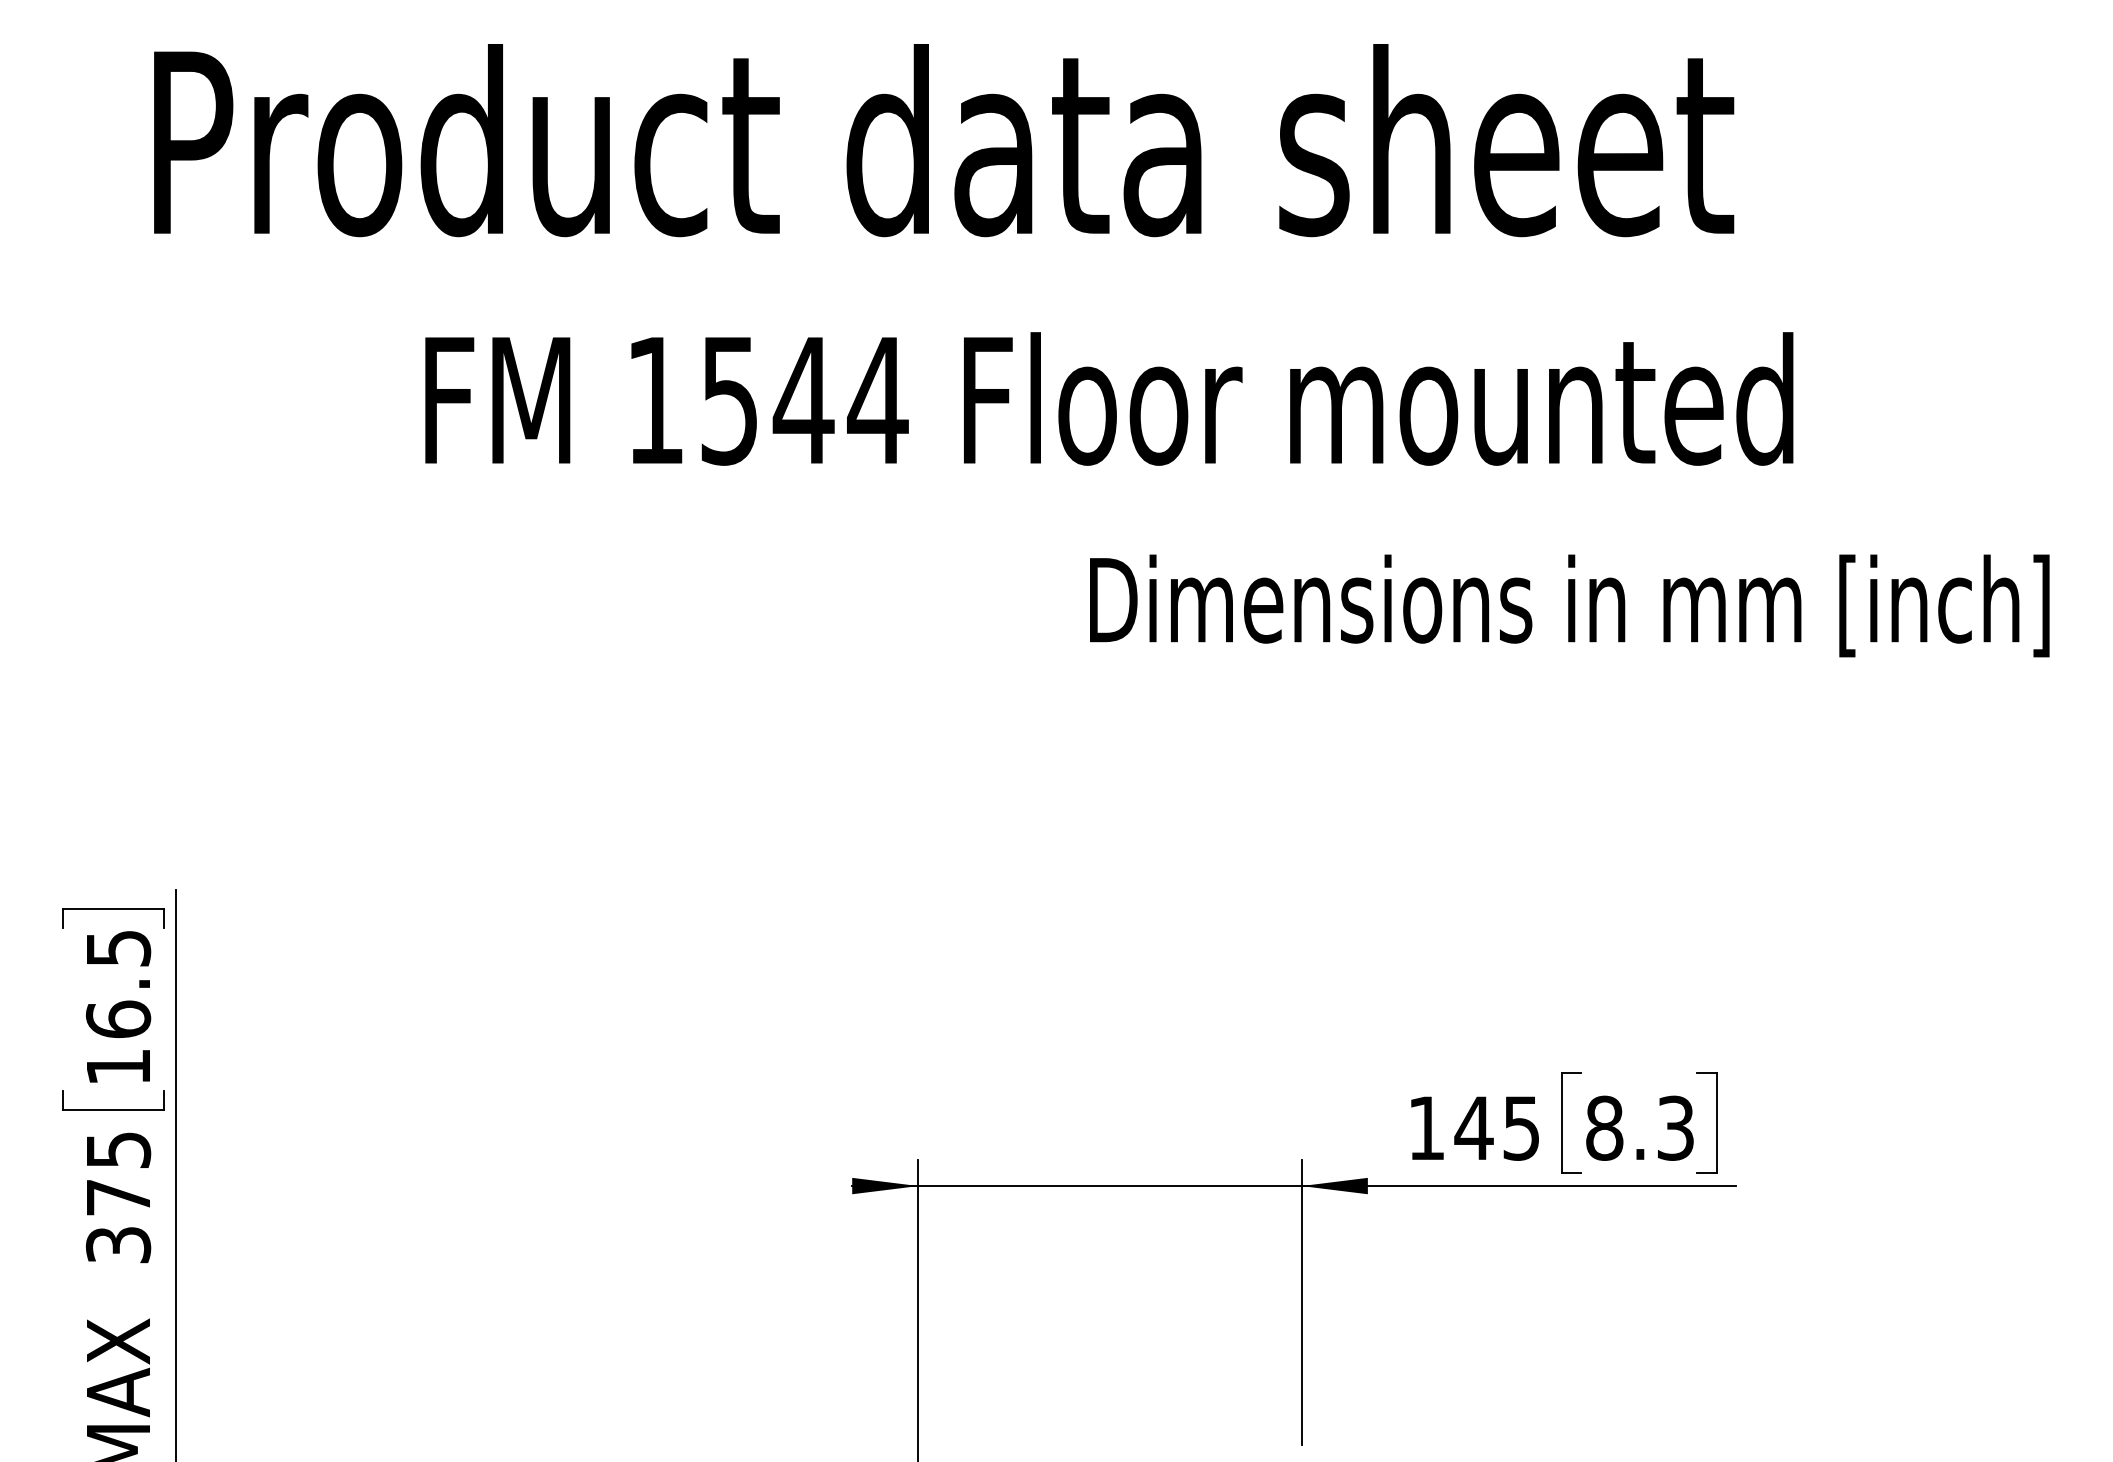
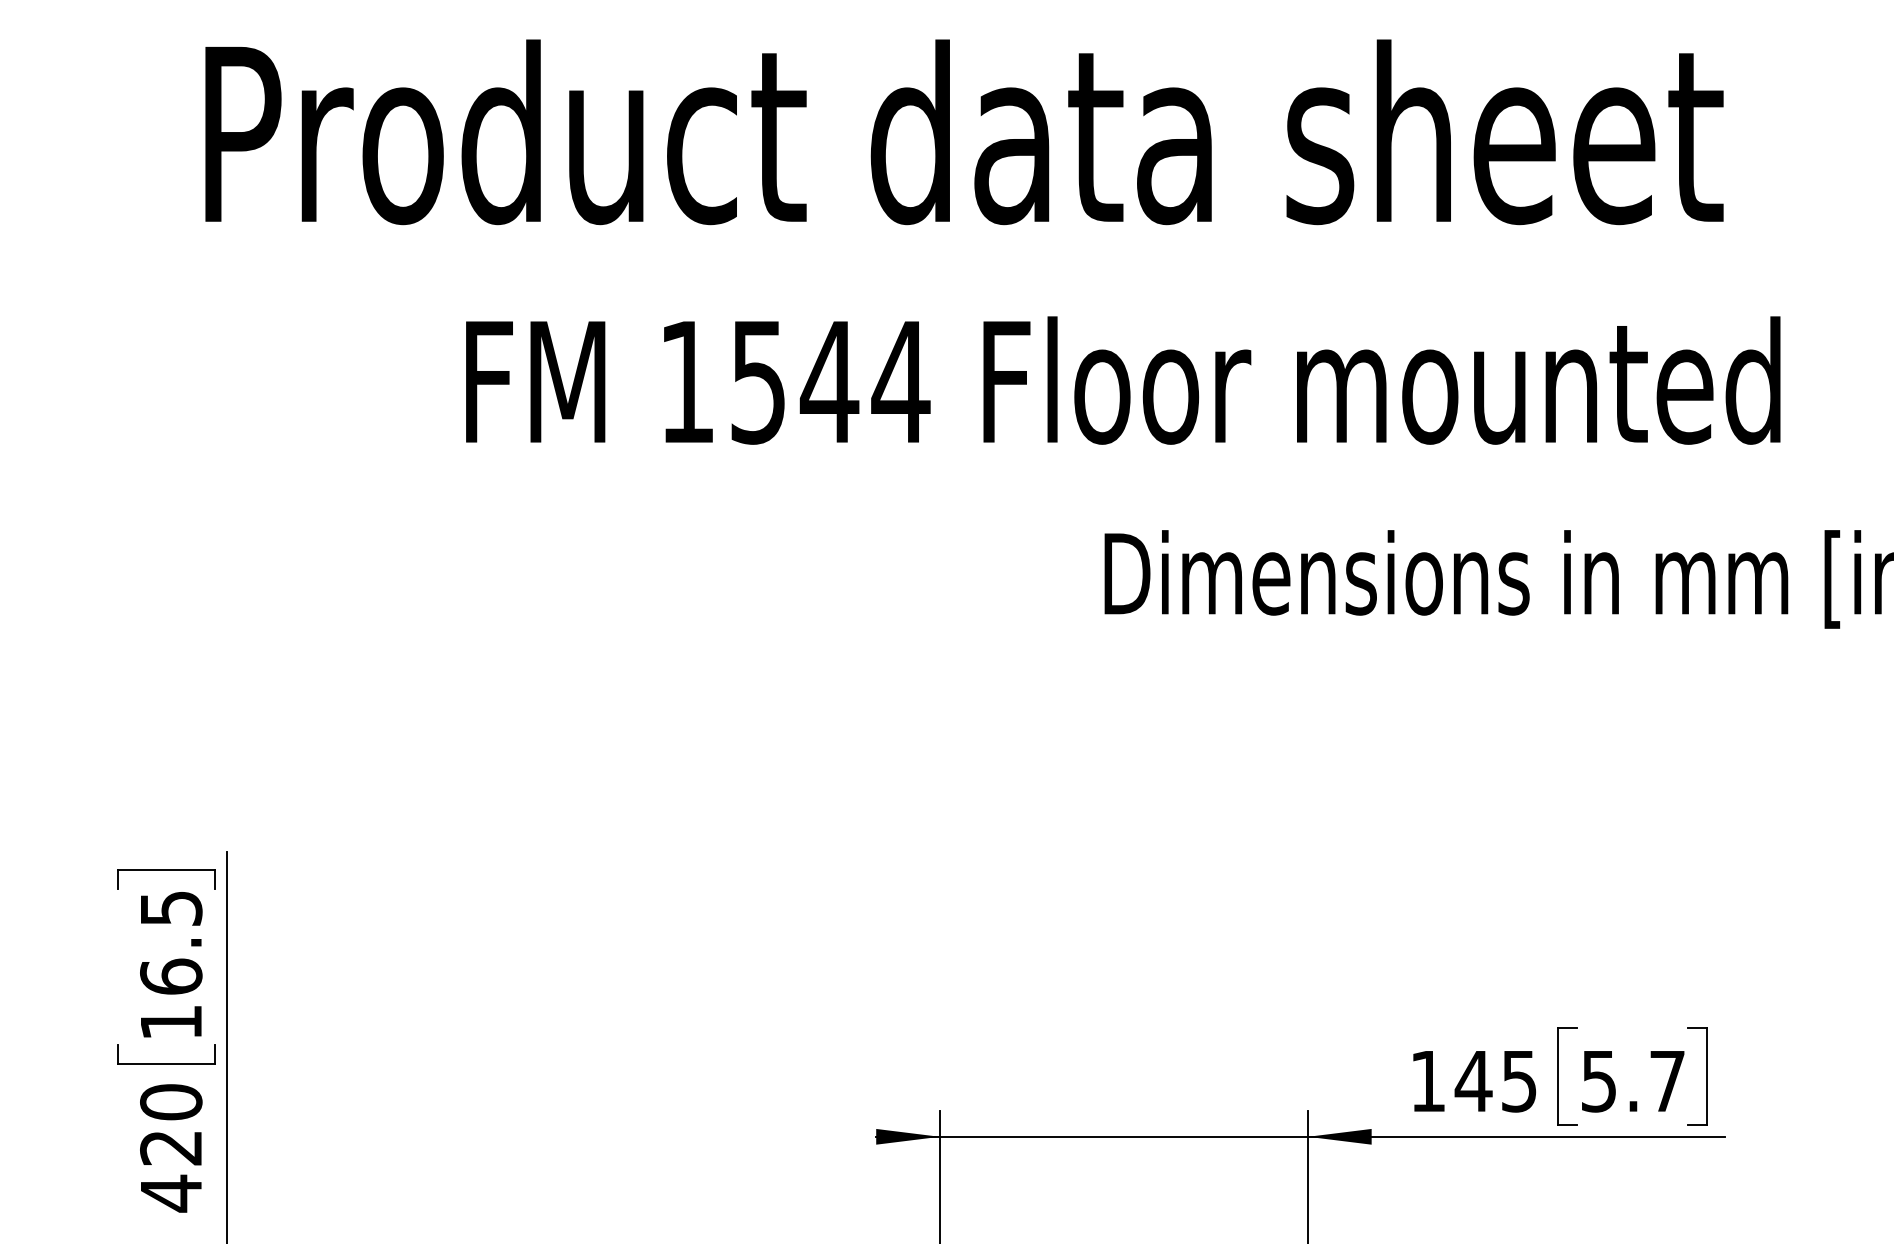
text: (1639, 1127) -> (1632, 1080), 8.3 -> 5.7
text: (118, 1198) -> (171, 1148), 375 -> 420

